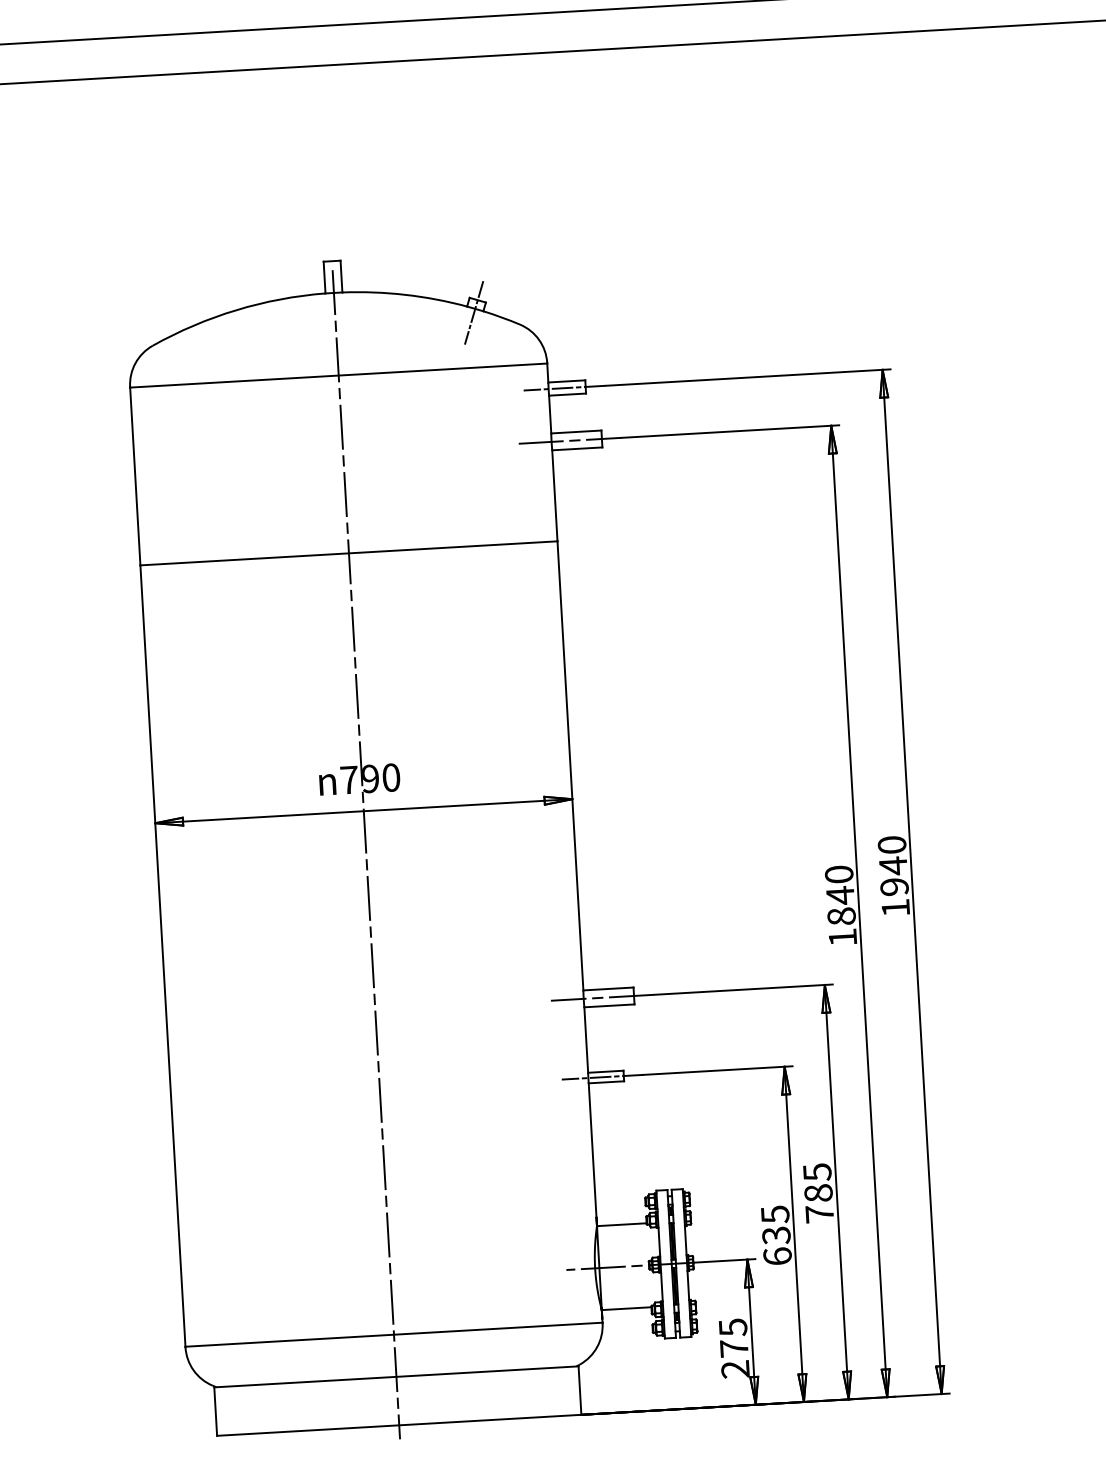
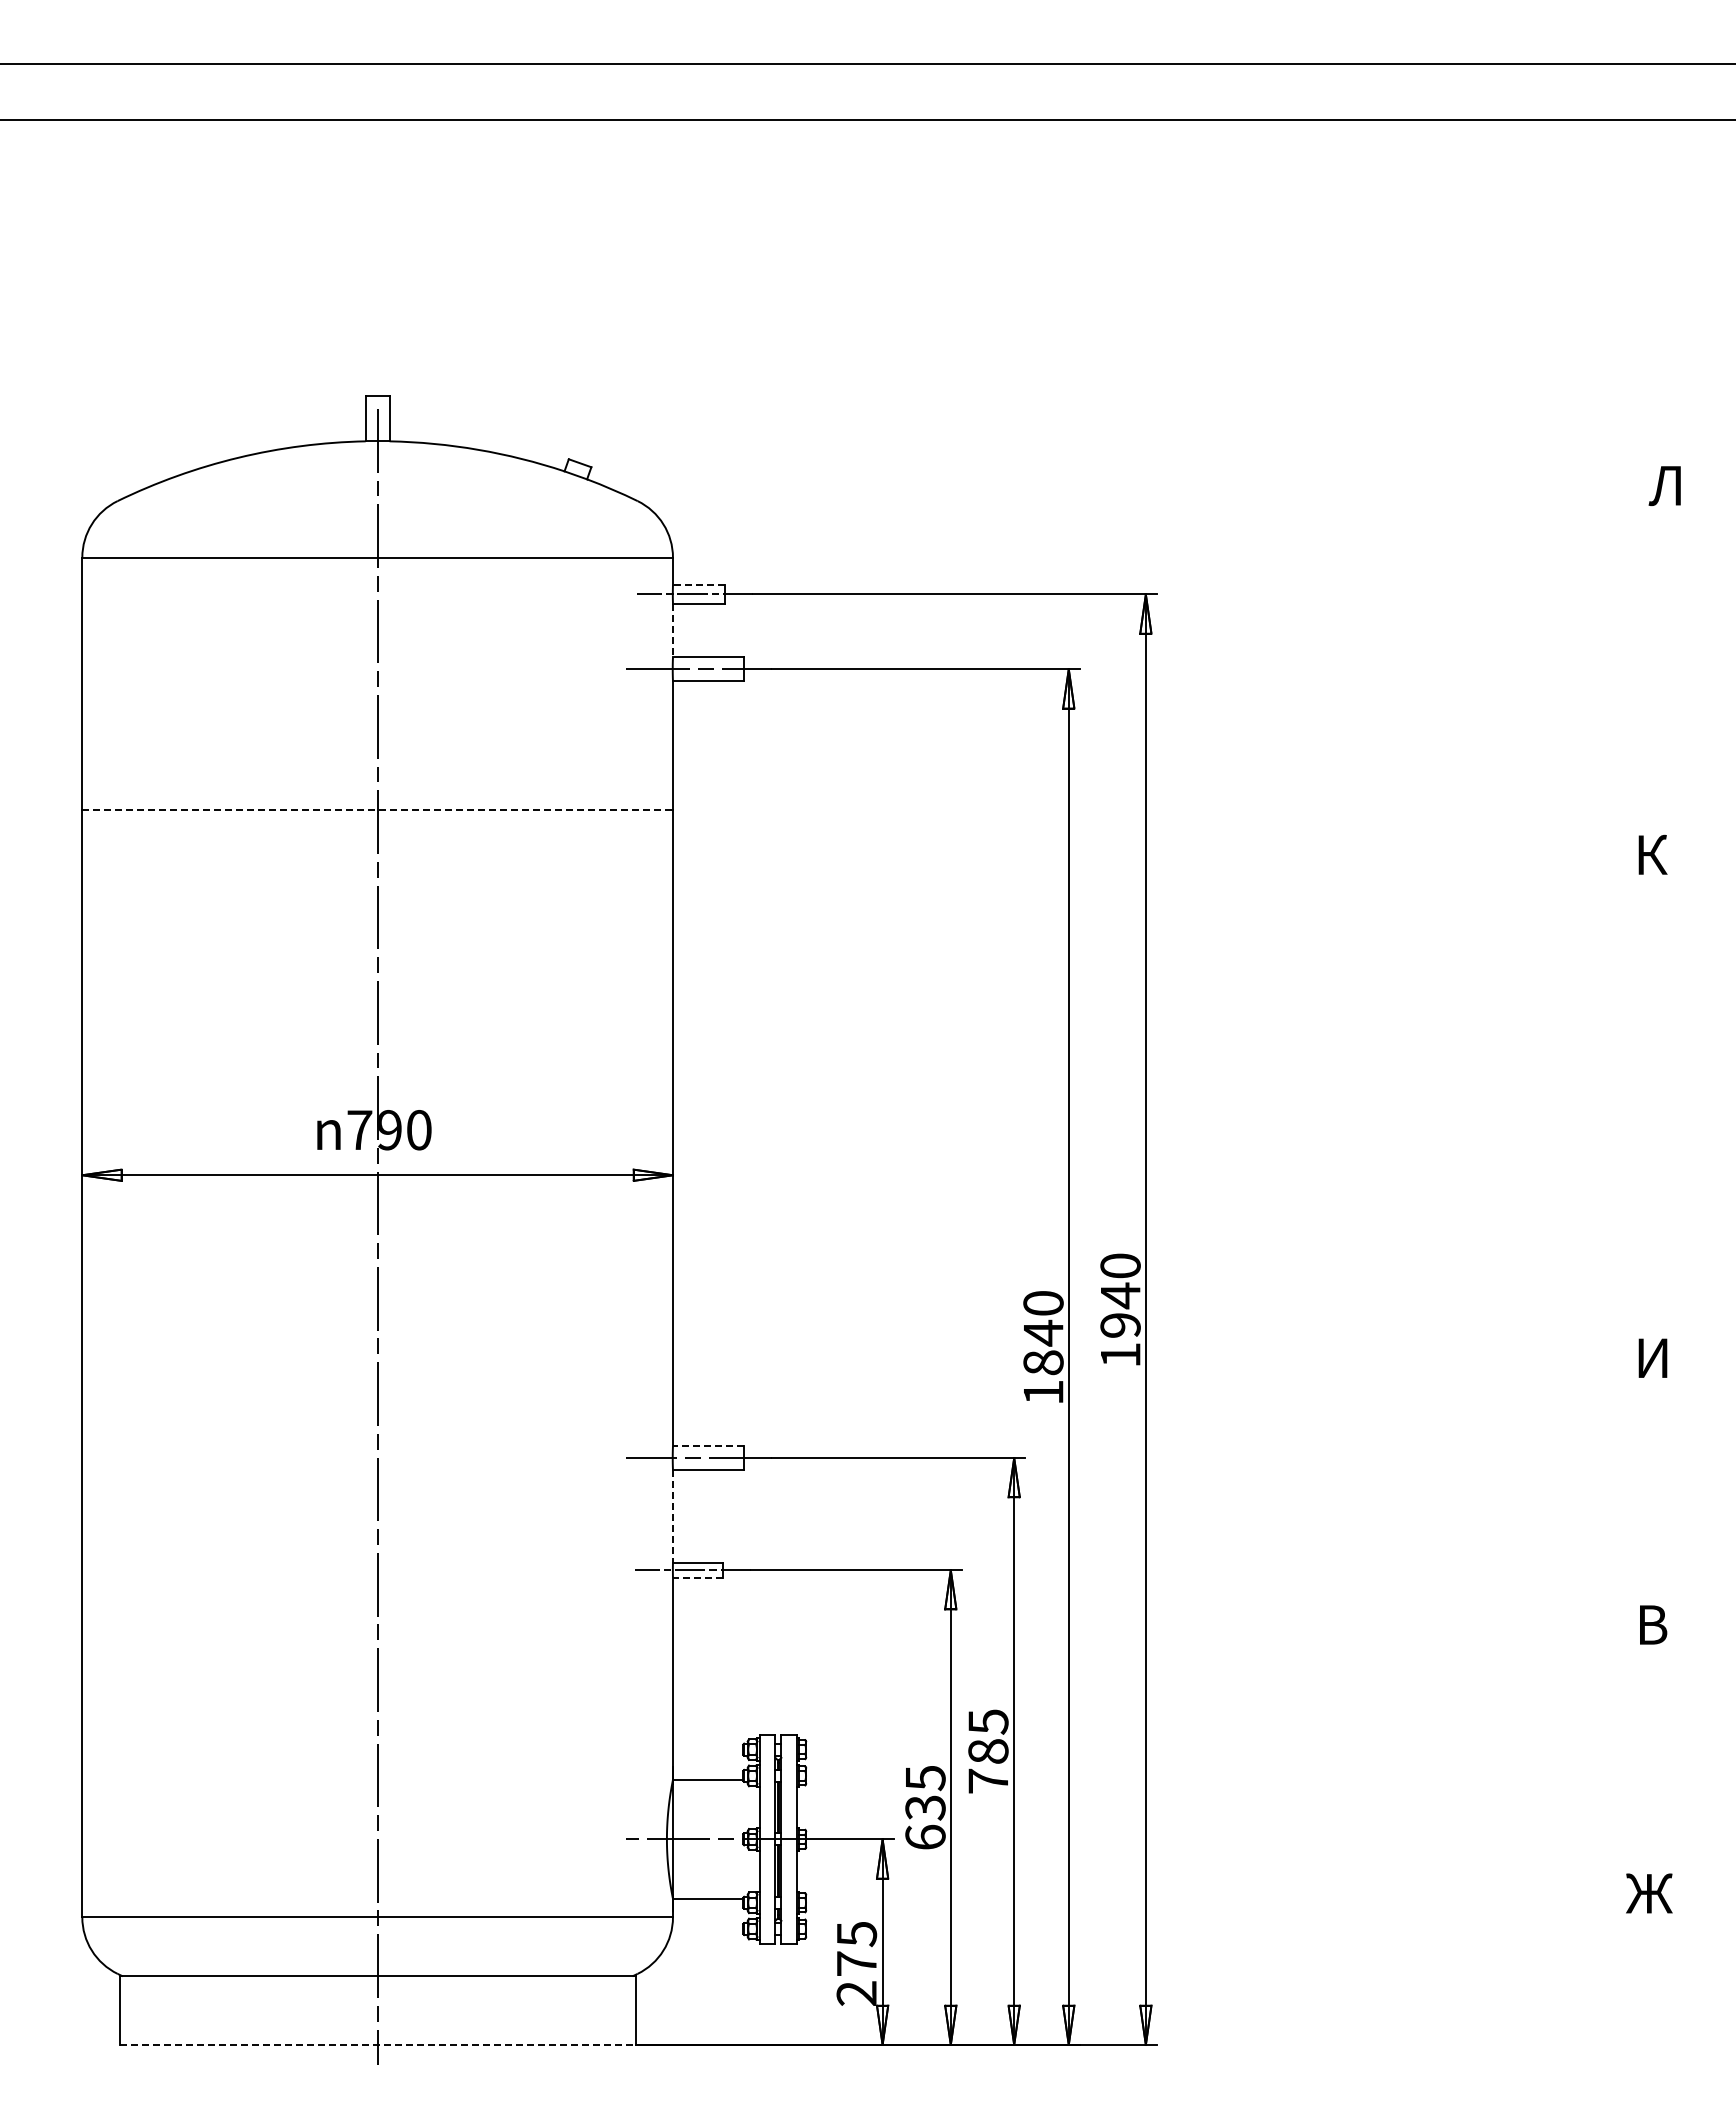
line: (473, 312) -> (573, 480), removed
line: (566, 381) -> (698, 585), solid -> dashed
line: (549, 414) -> (672, 630), solid -> dashed
line: (349, 553) -> (378, 810), solid -> dashed
line: (608, 989) -> (708, 1446), solid -> dashed
line: (585, 1040) -> (672, 1516), solid -> dashed
line: (606, 1082) -> (697, 1577), solid -> dashed
line: (399, 1425) -> (377, 2044), solid -> dashed

